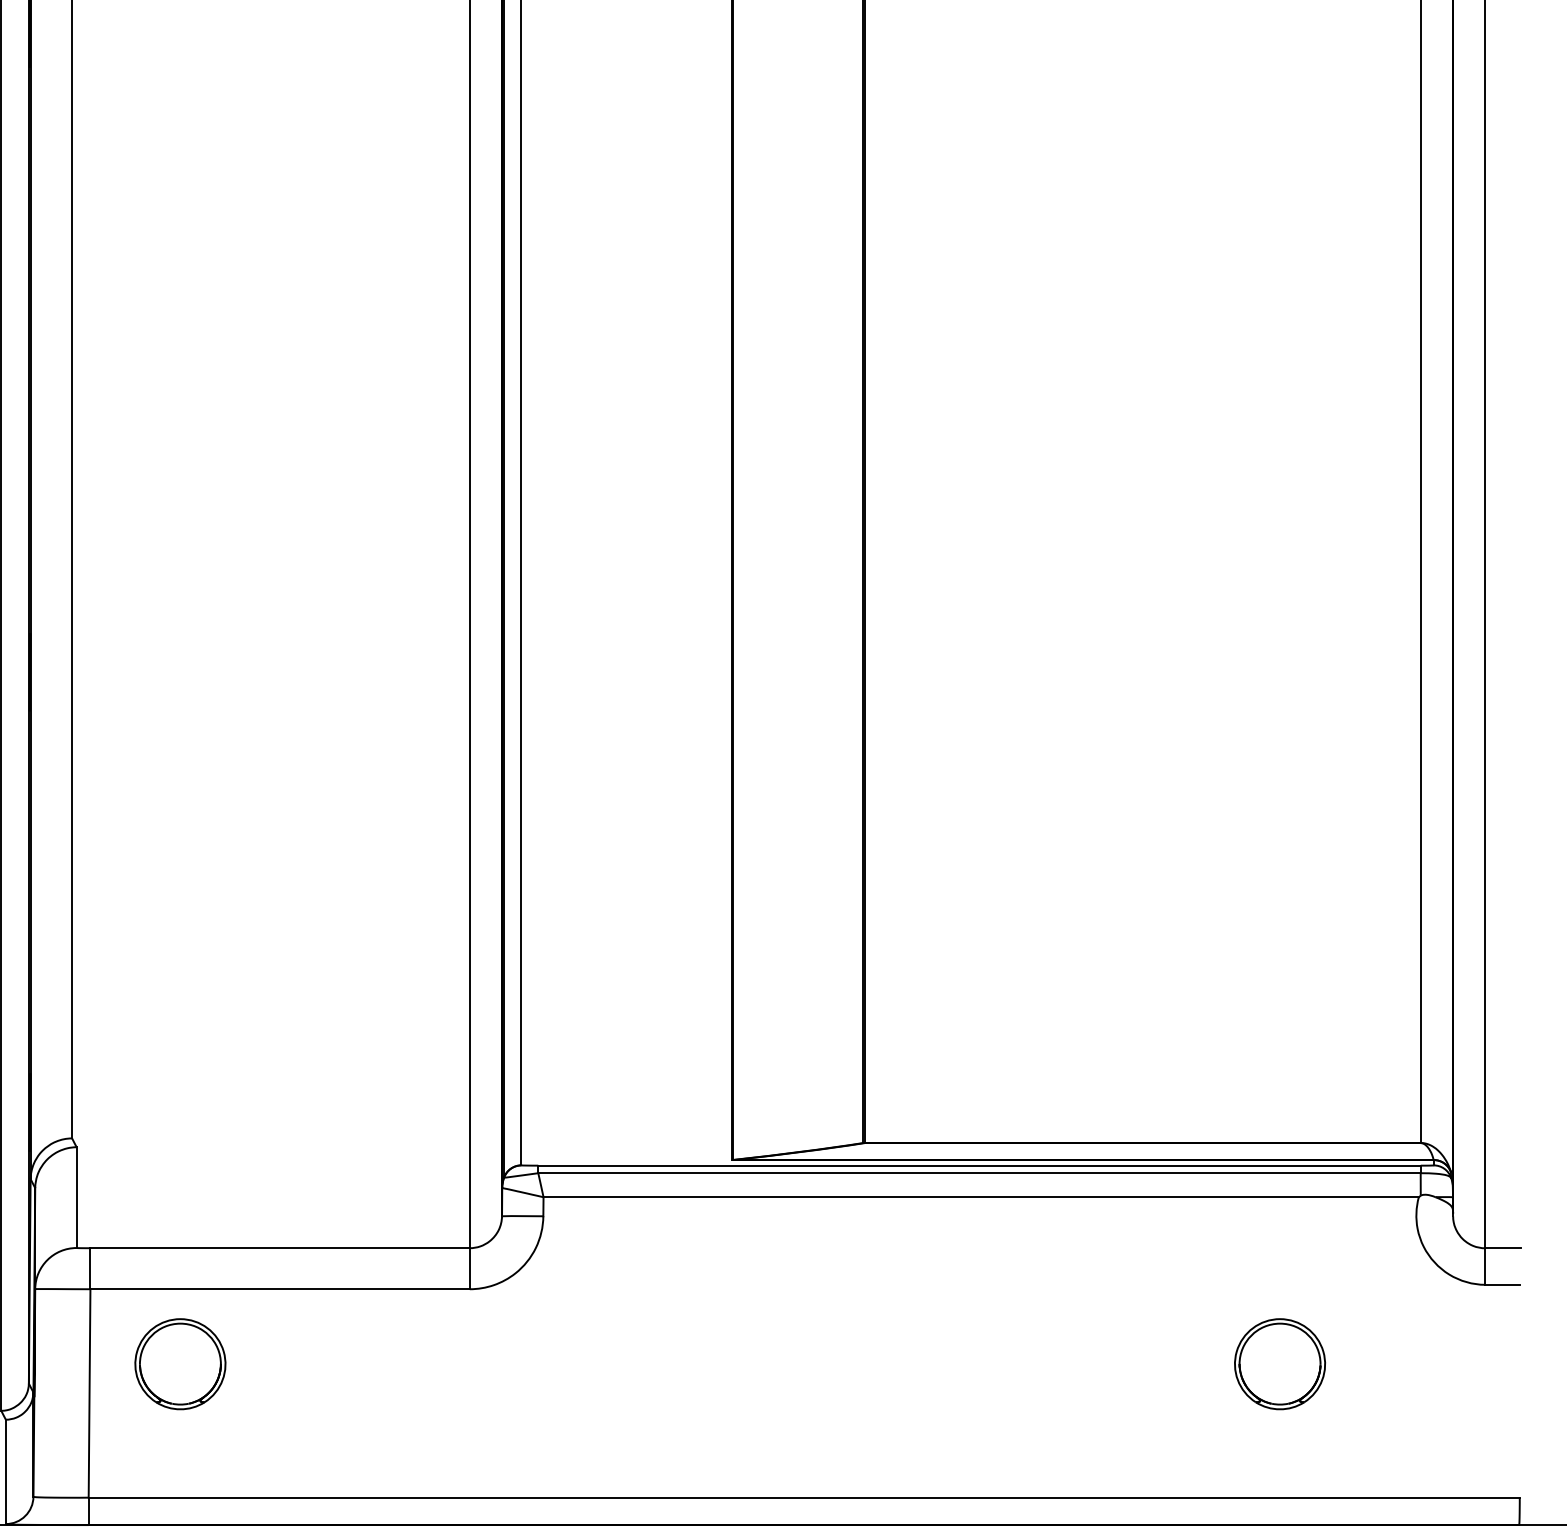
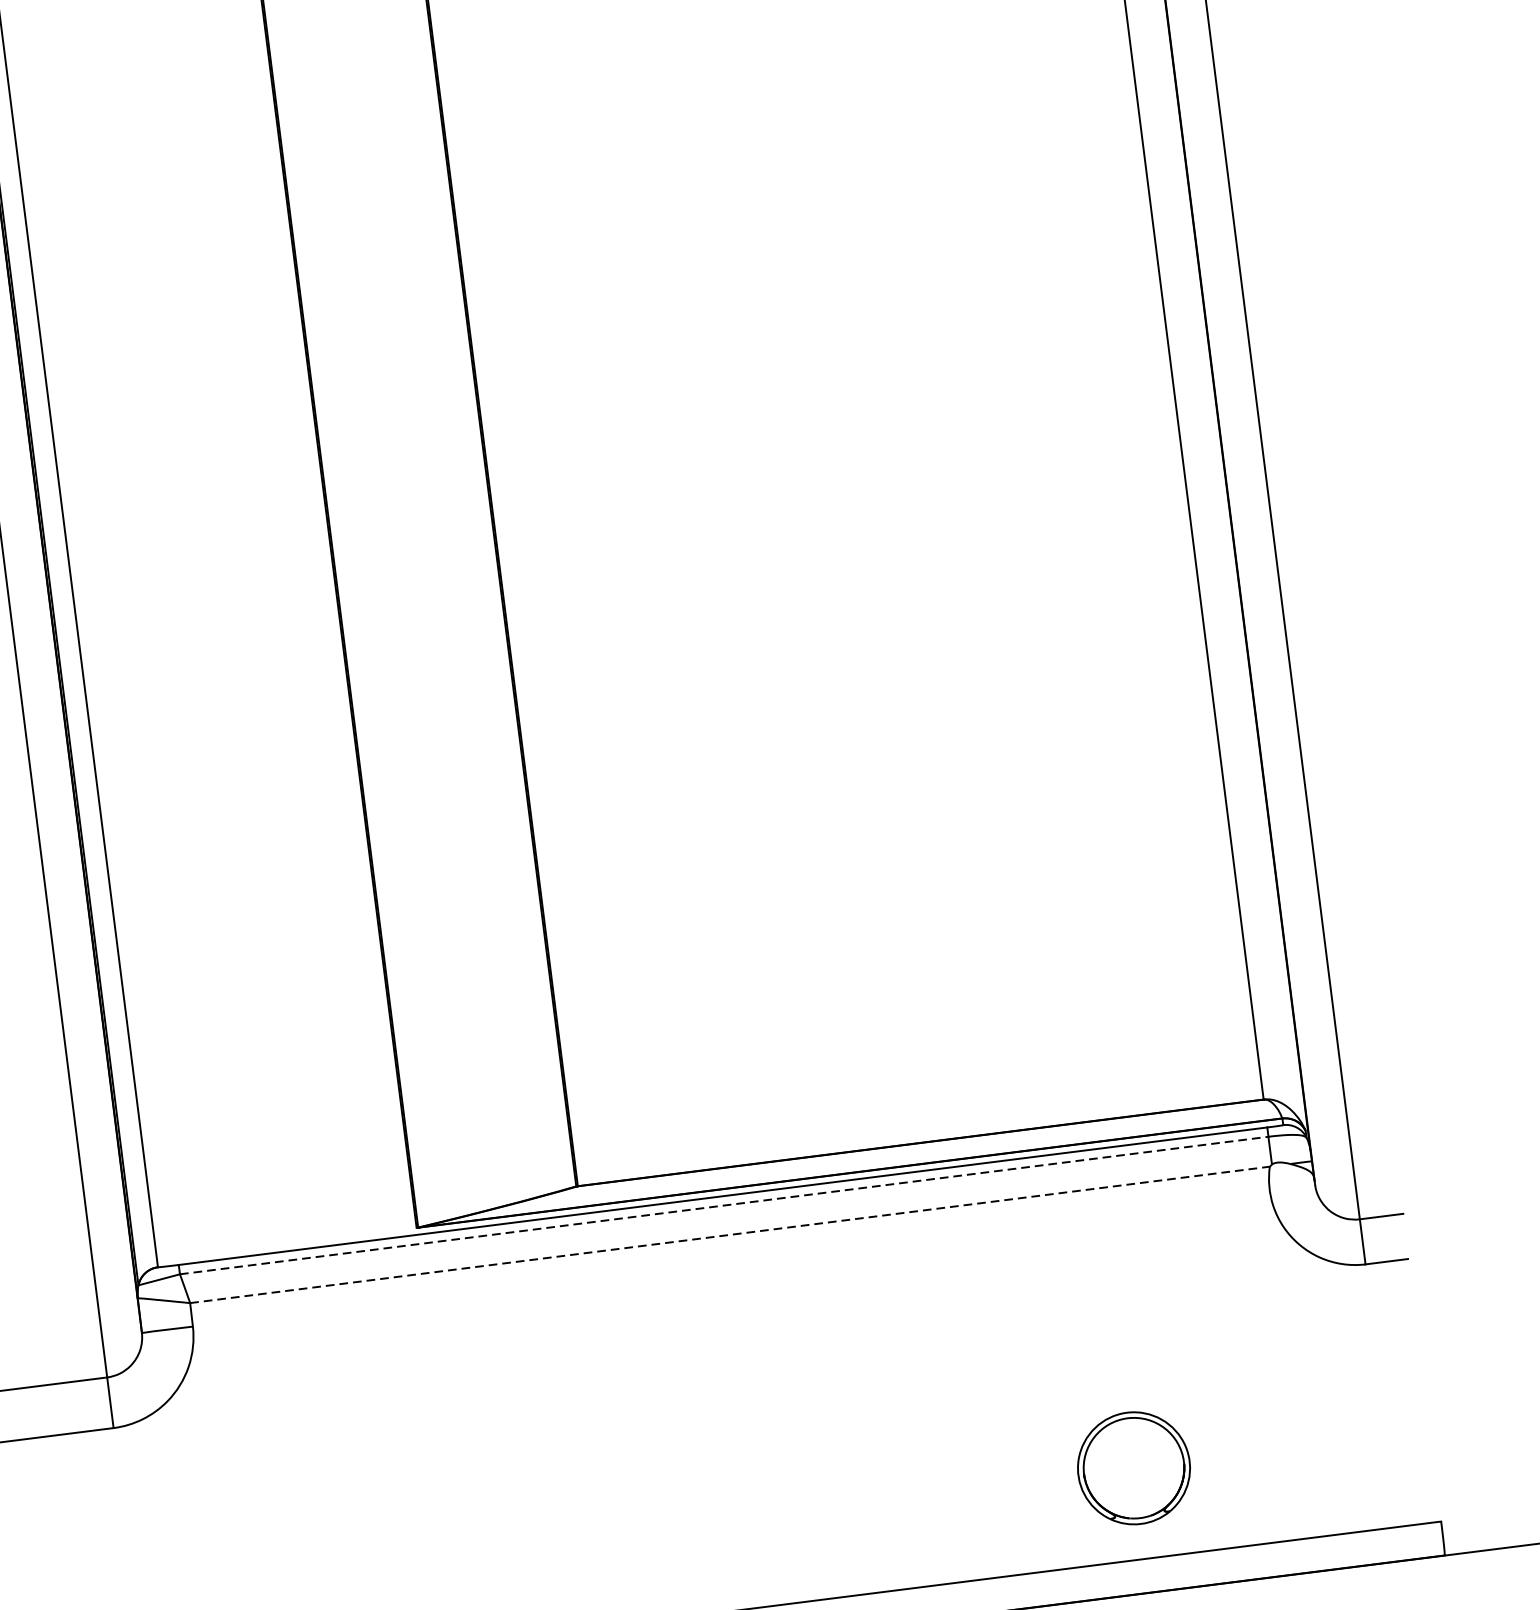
line: (980, 1173) -> (725, 1205), solid -> dashed
line: (981, 1197) -> (730, 1235), solid -> dashed
part: (1279, 1364) -> (1133, 1468), moved

